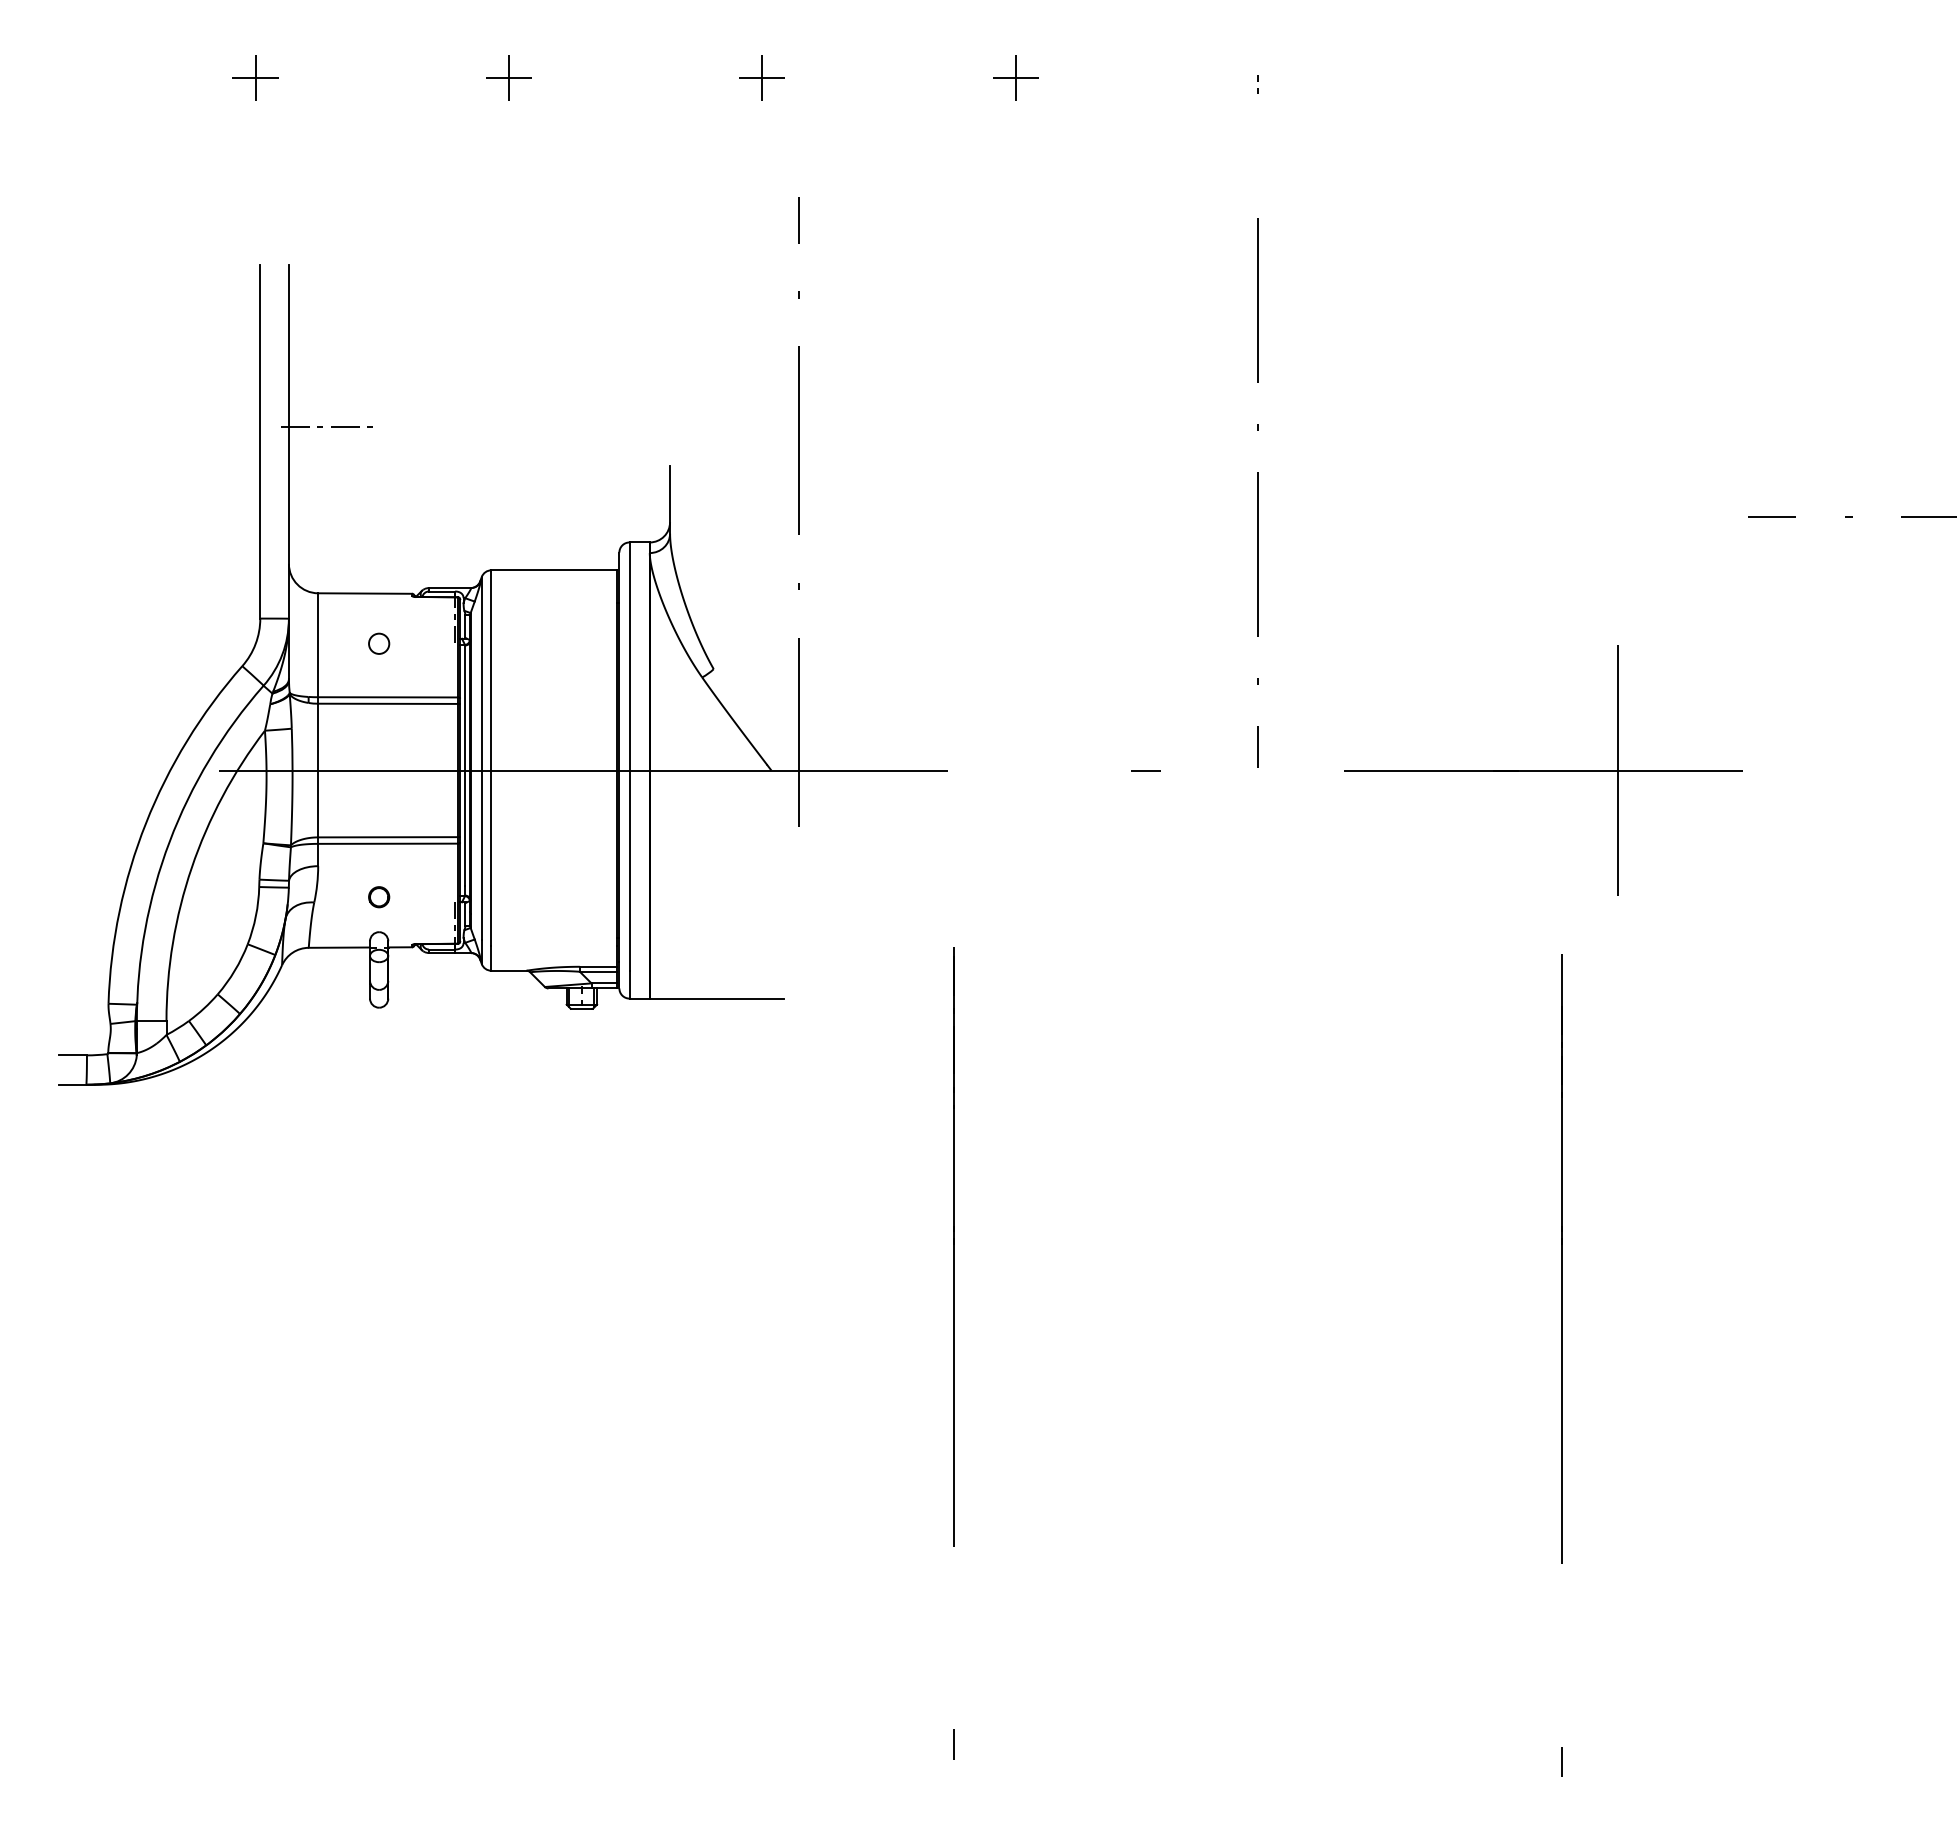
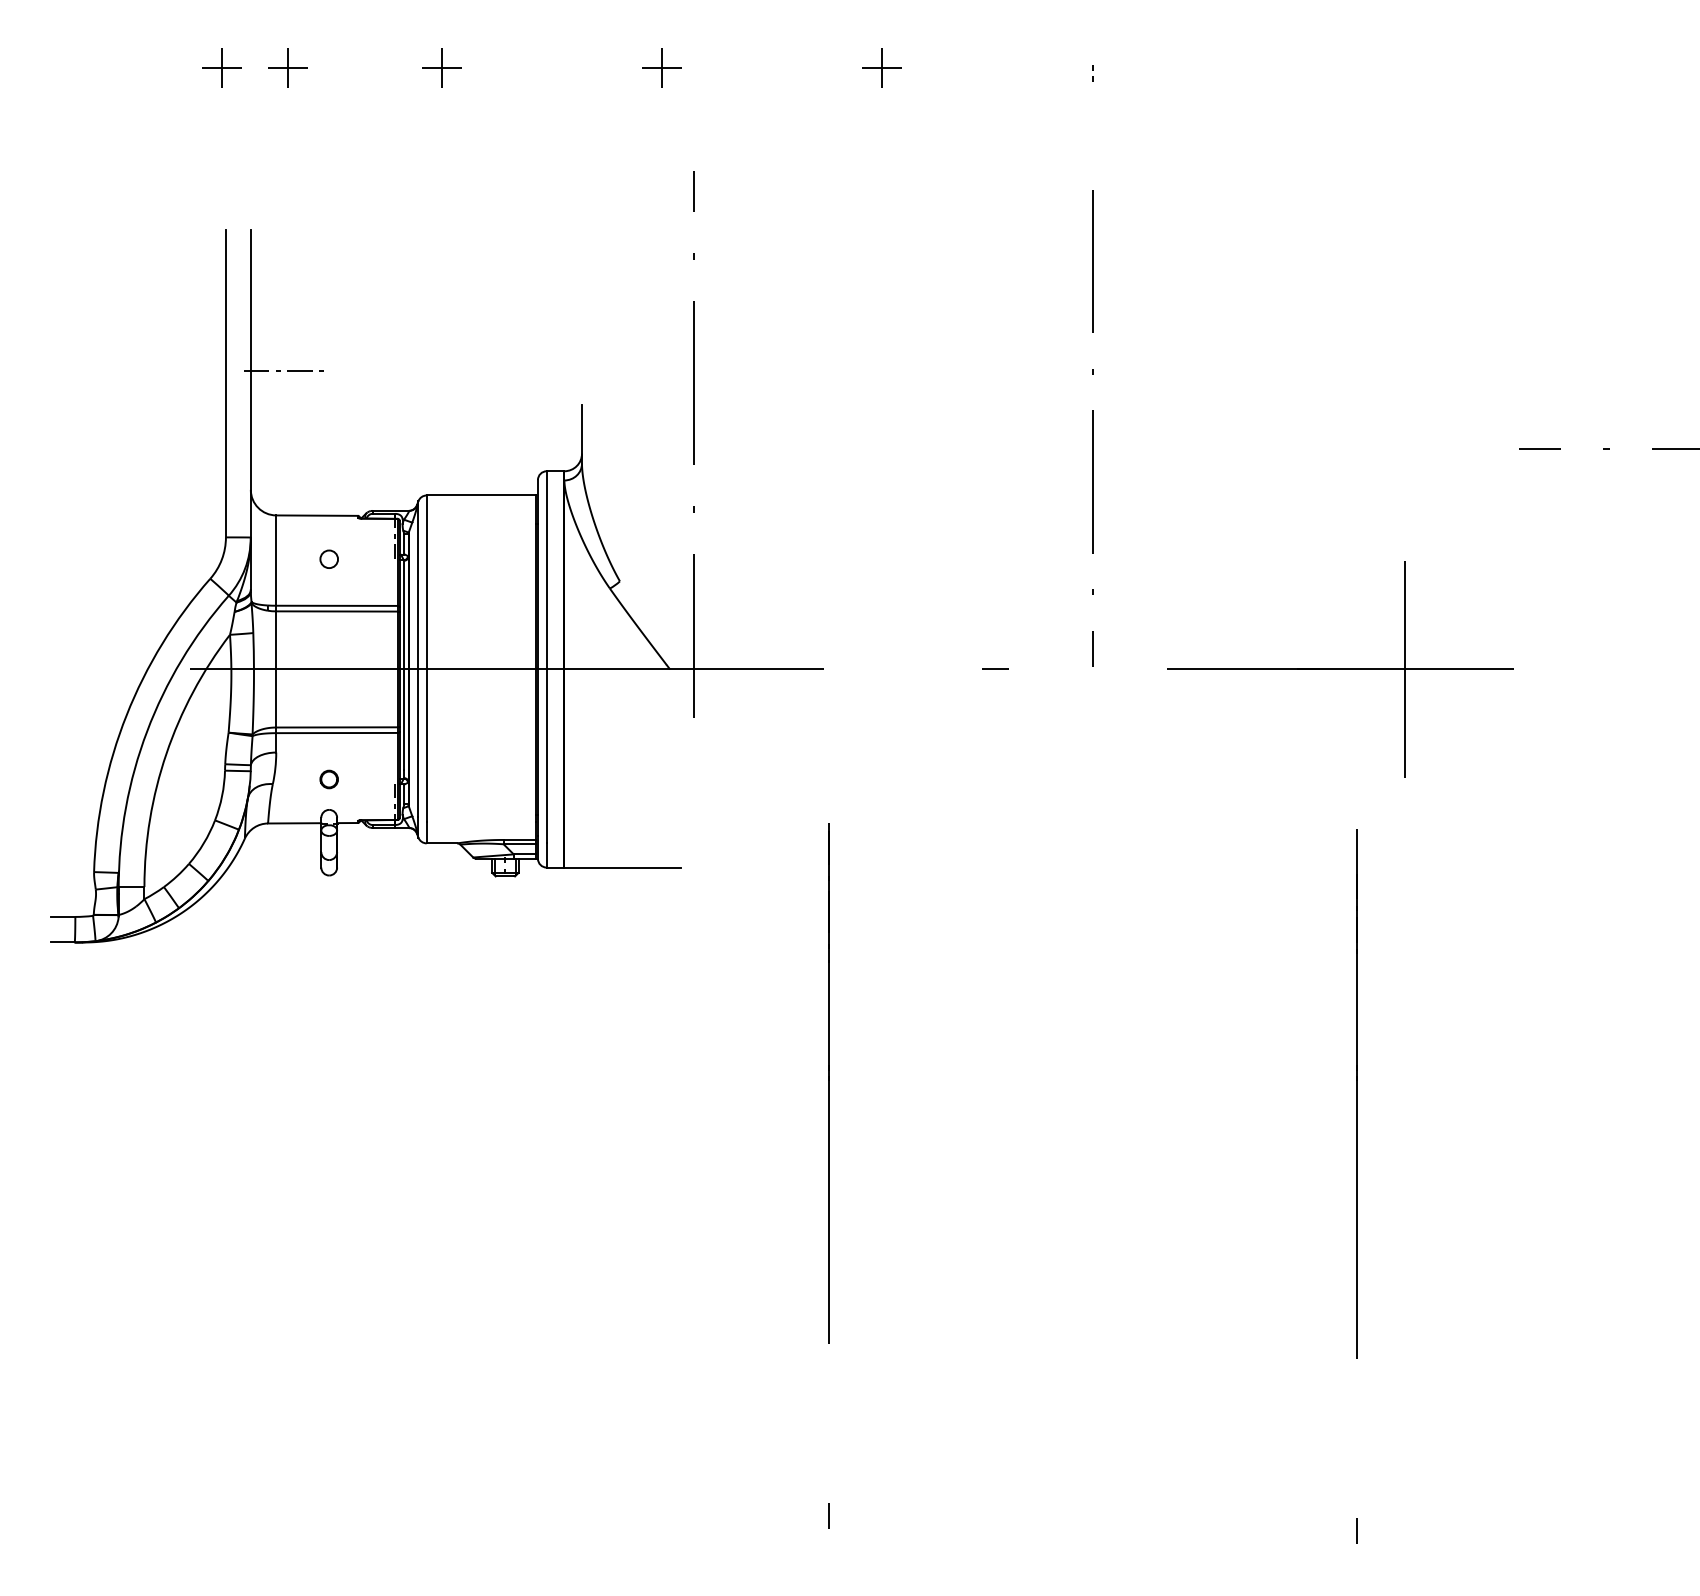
part: (331, 77) -> (287, 67), added

